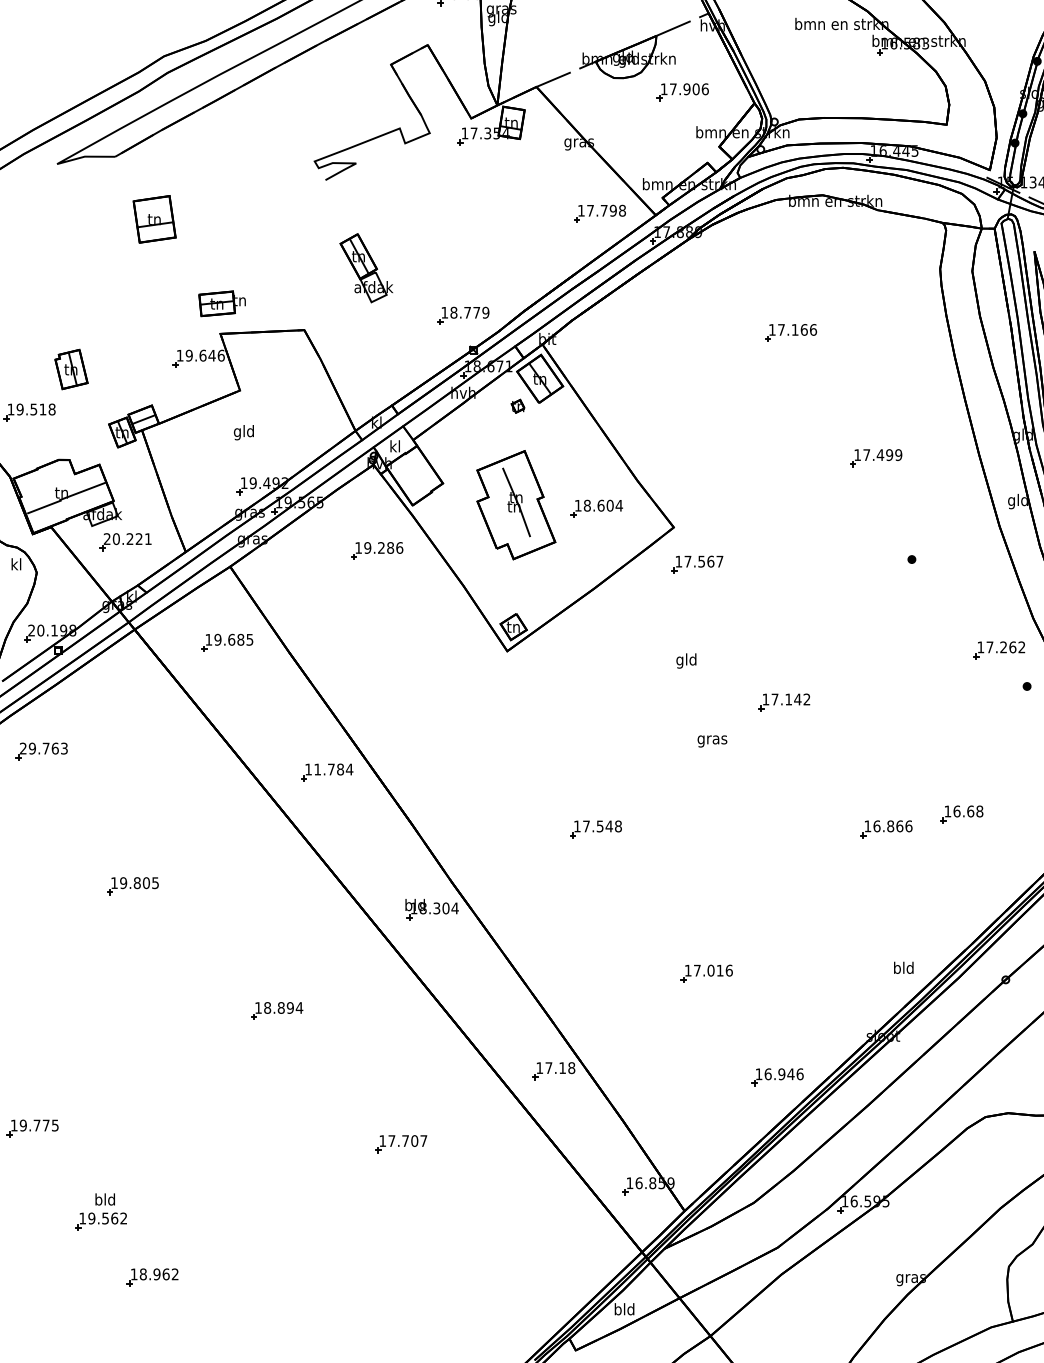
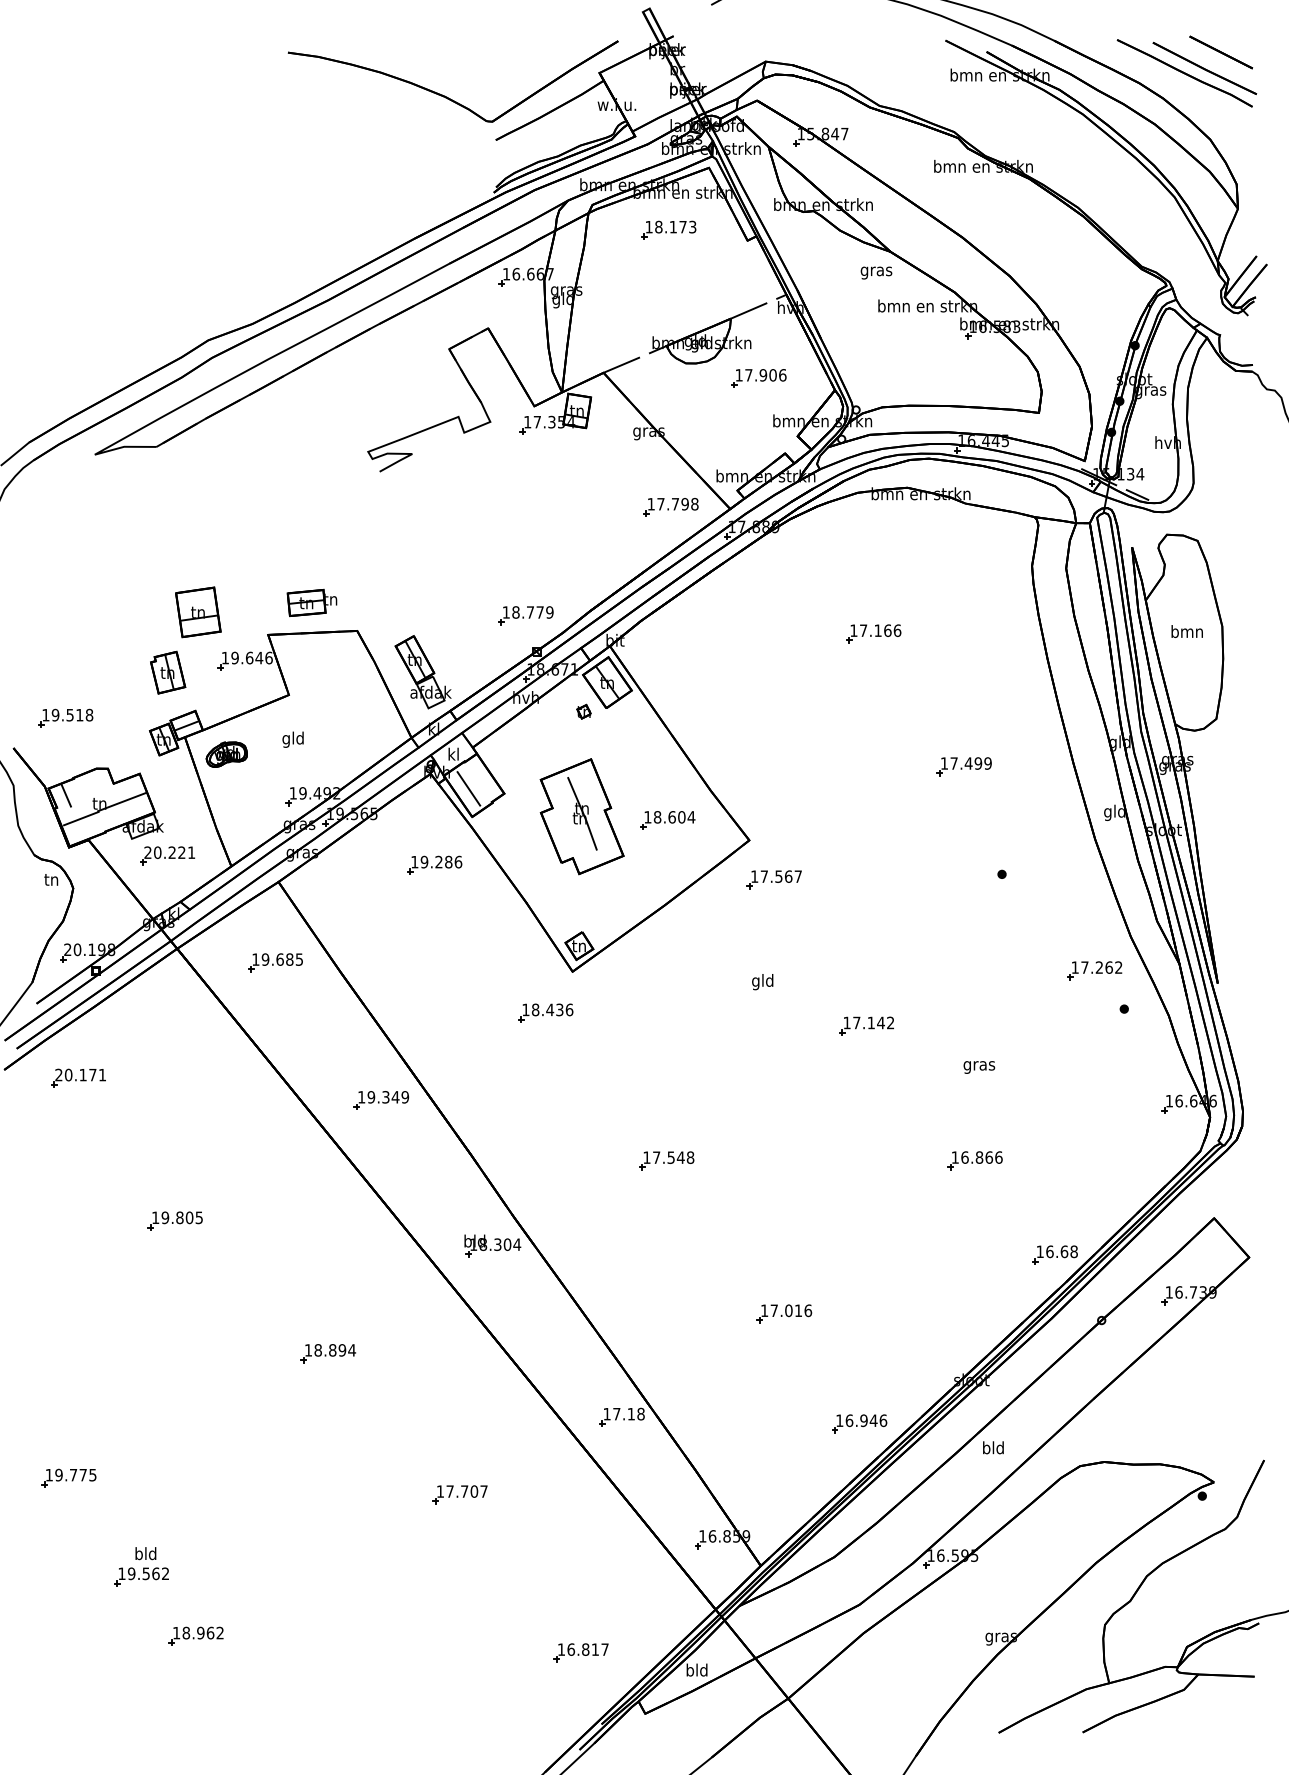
part: (154, 219) -> (198, 612), moved
part: (365, 268) -> (422, 672), moved
part: (221, 303) -> (311, 602), moved
part: (71, 369) -> (168, 672), moved
part: (181, 446) -> (226, 754), added
line: (409, 478) -> (468, 788), added
line: (30, 485) -> (66, 795), added
text: (16, 564) -> (51, 879), kl -> tn
part: (481, 689) -> (545, 1012), added
text: (712, 741) -> (979, 1067), moved
text: (48, 748) -> (85, 1074), 29.763 -> 20.171
text: (333, 769) -> (388, 1097), 11.784 -> 19.349
part: (961, 814) -> (1054, 1254), moved
text: (903, 967) -> (993, 1447), moved
part: (514, 1292) -> (580, 1652), added

